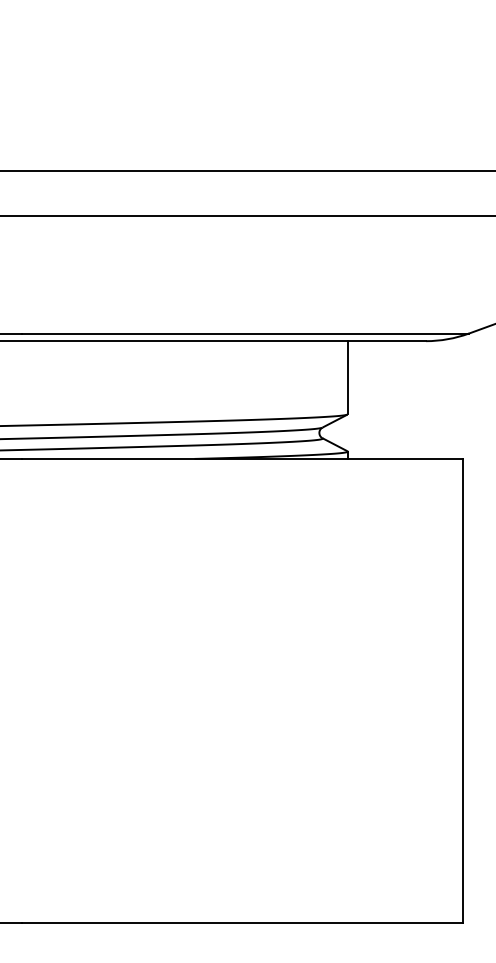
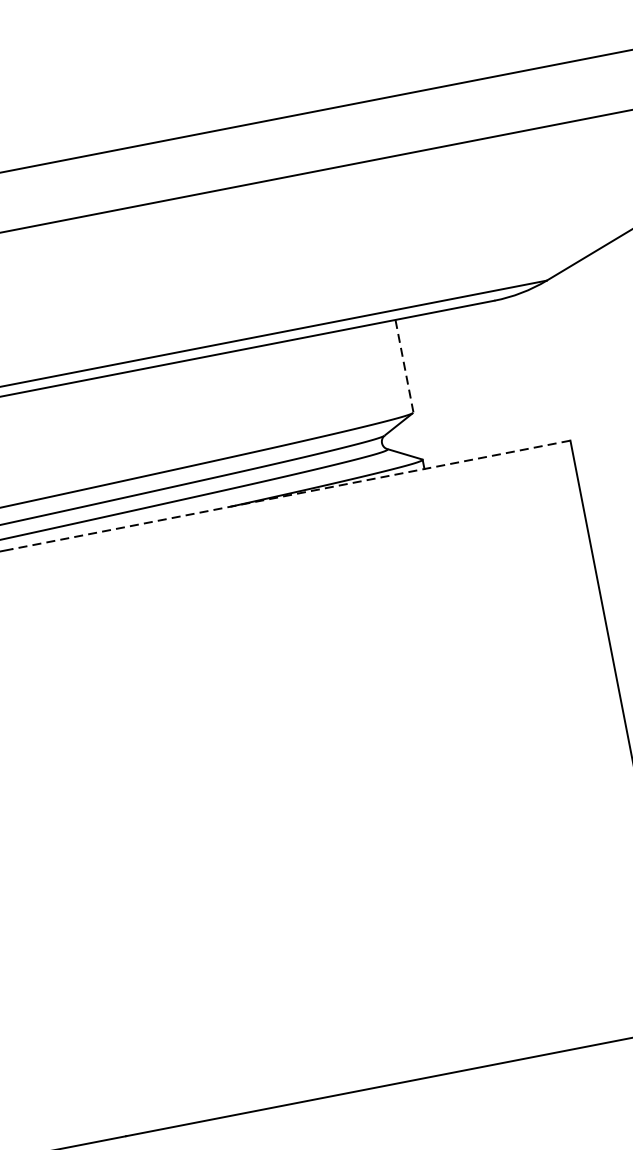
line: (347, 377) -> (403, 366), solid -> dashed
line: (242, 458) -> (290, 494), solid -> dashed

